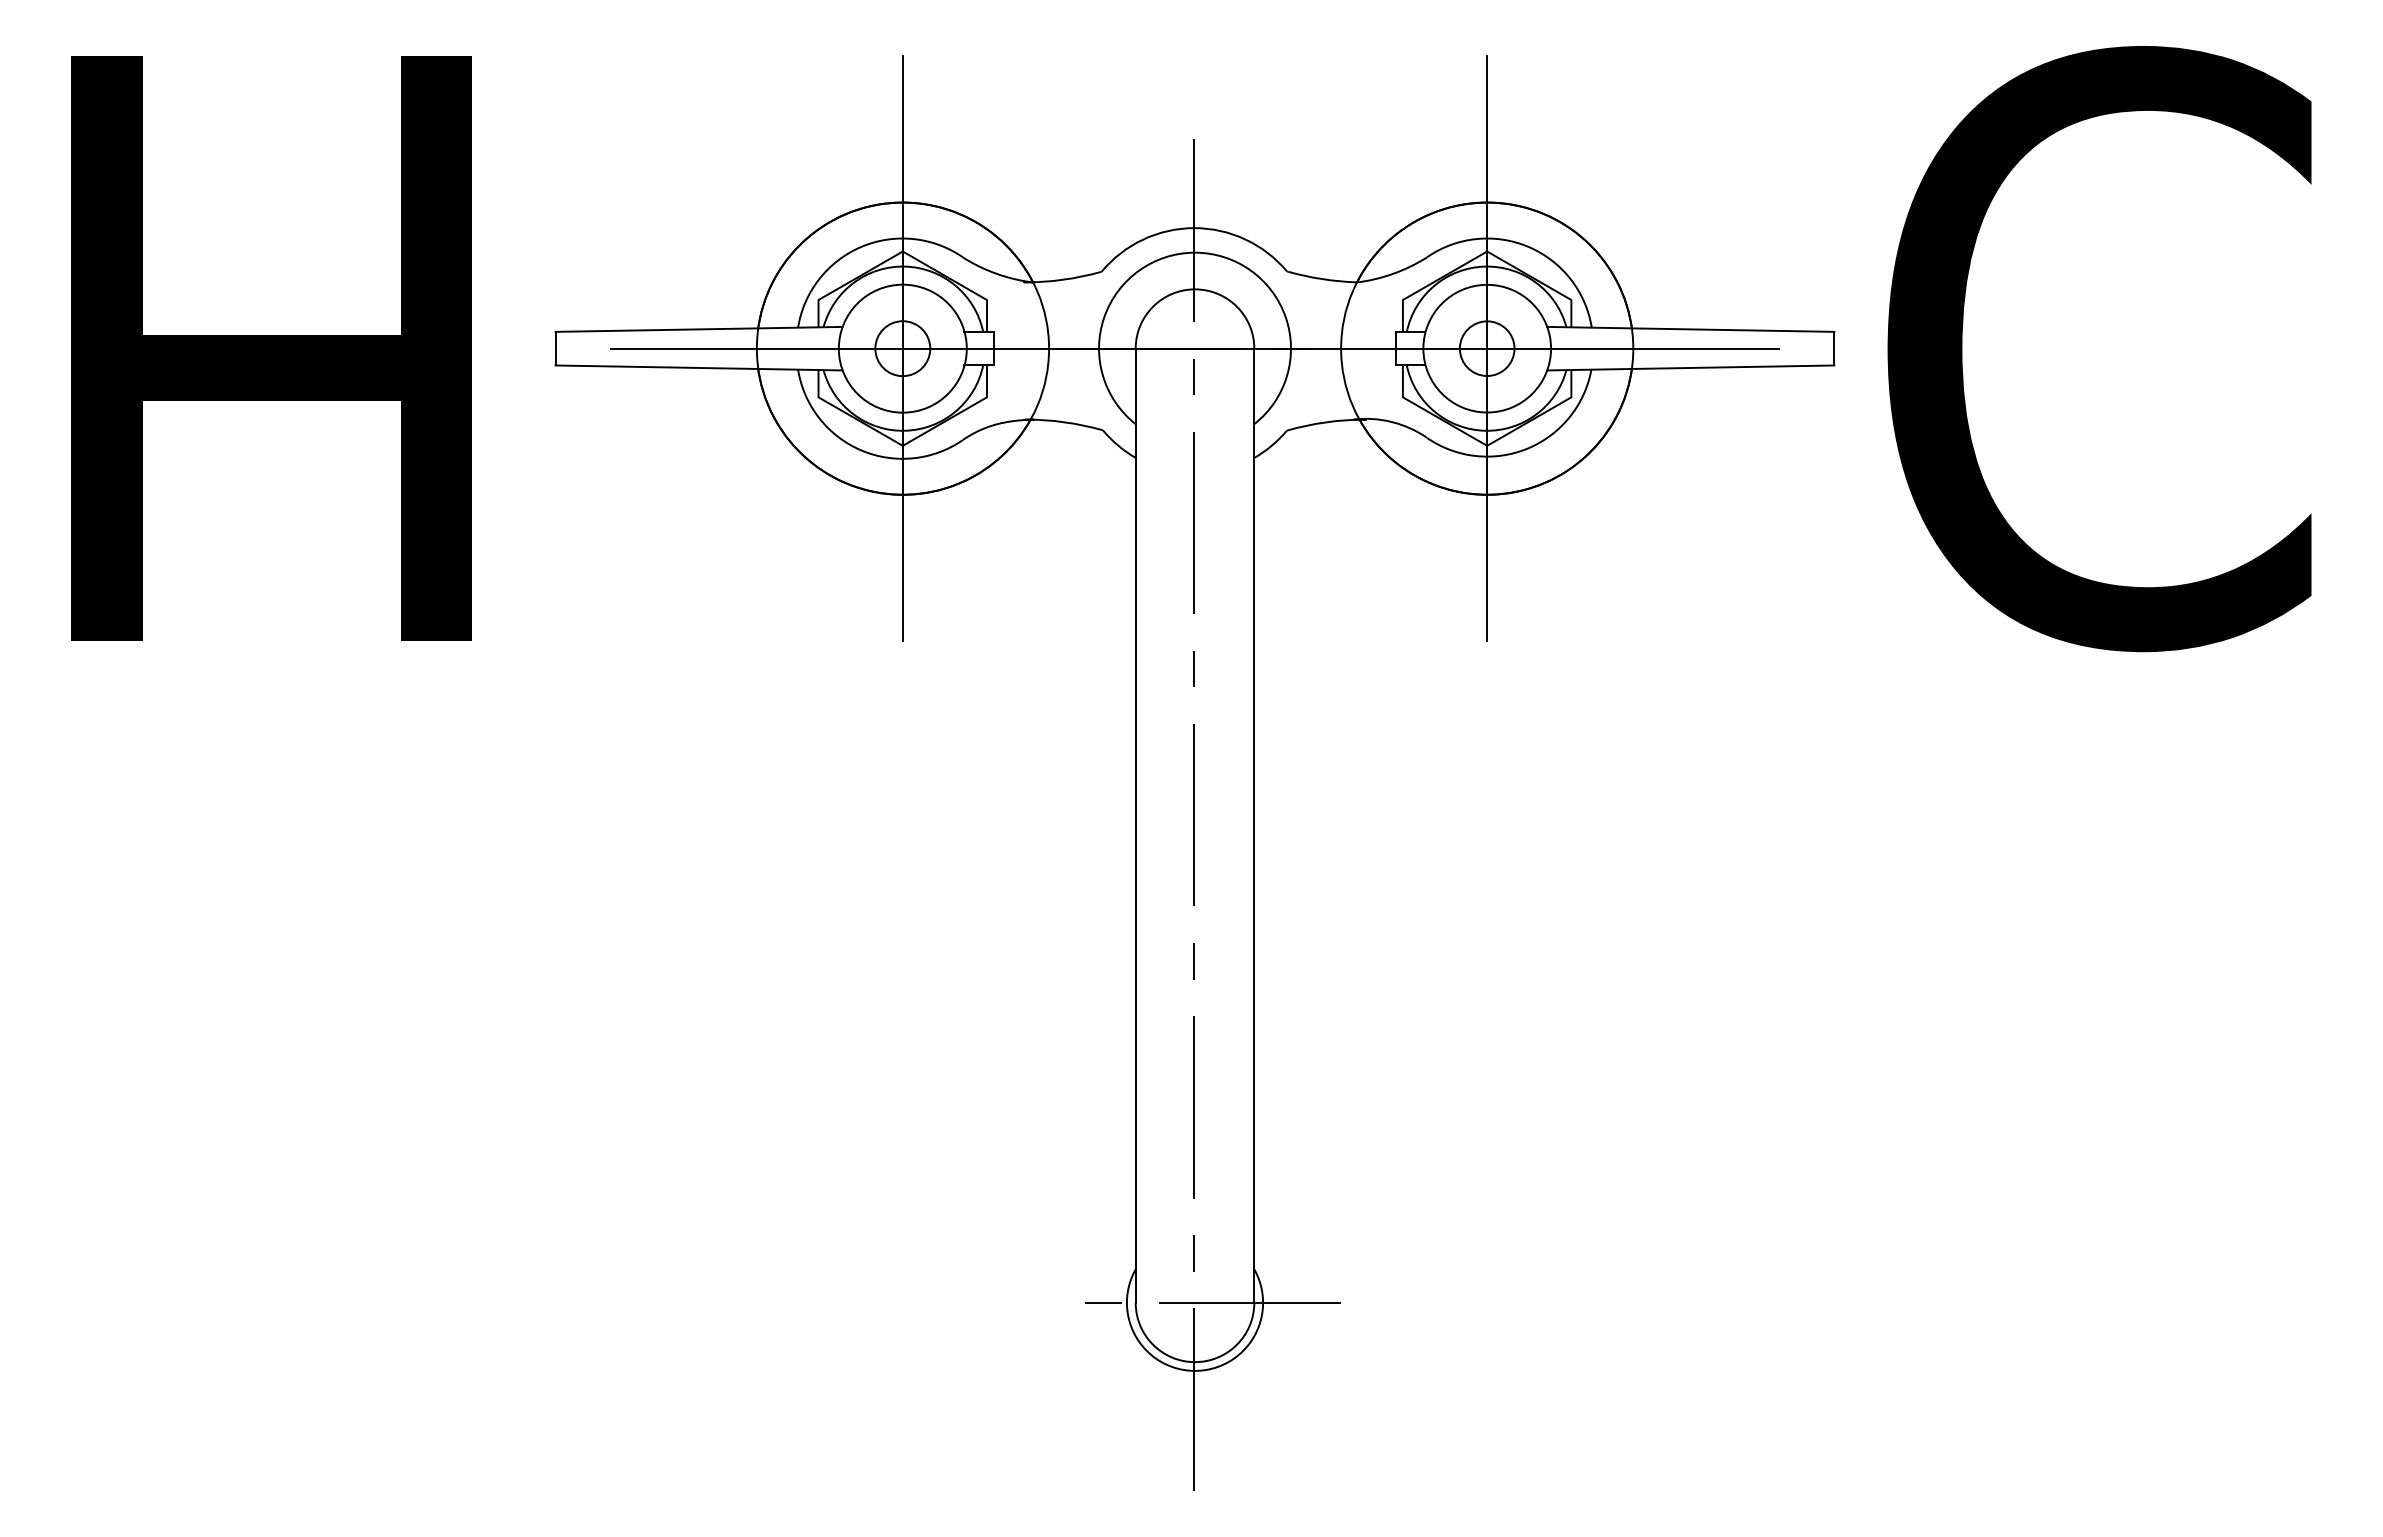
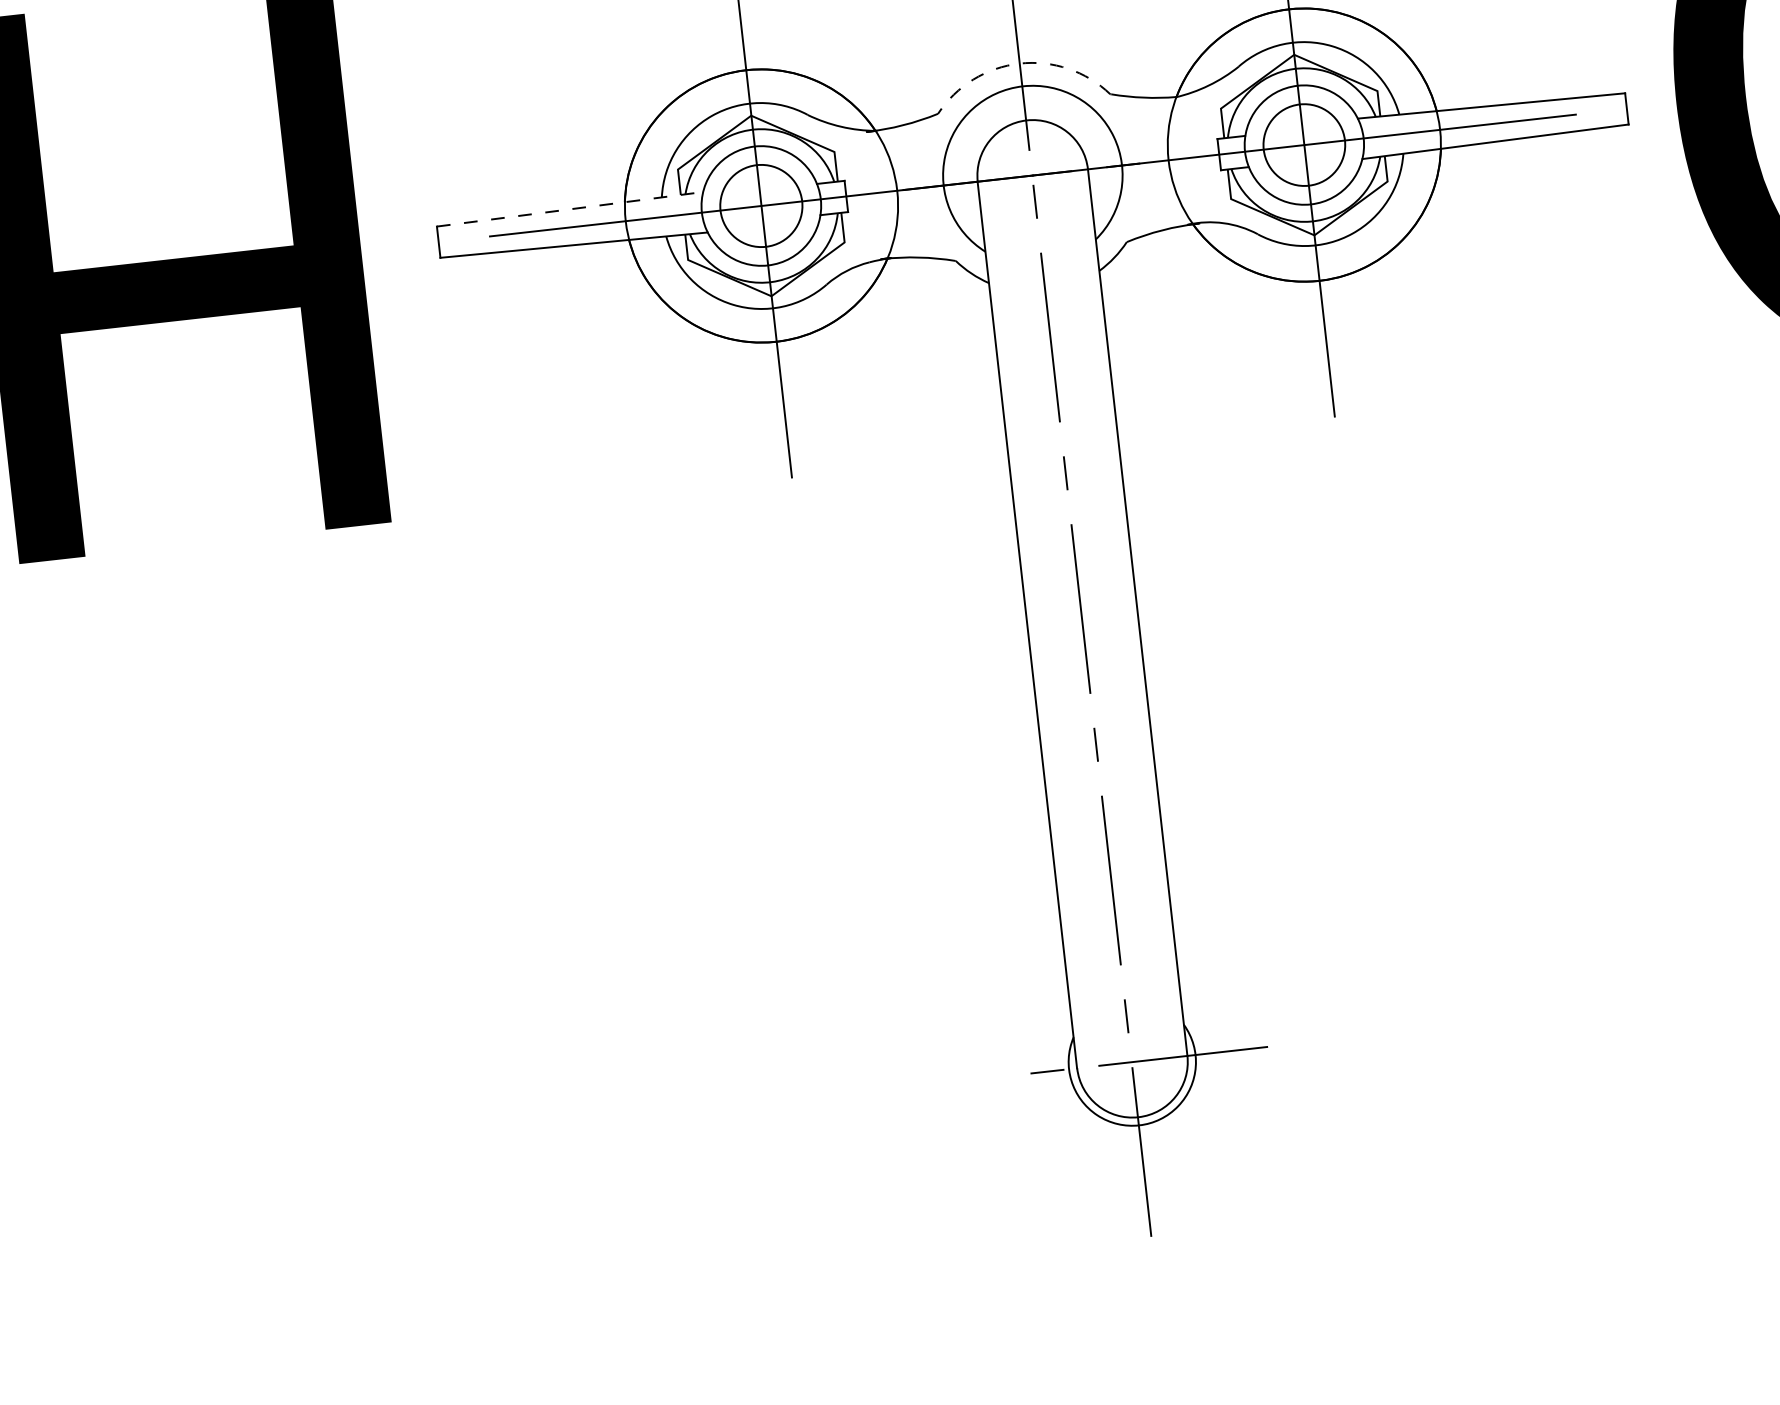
arc: (1194, 228) -> (1019, 63), solid -> dashed
line: (699, 329) -> (570, 209), solid -> dashed
circle: (902, 348) -> (761, 205), size x1.6
circle: (1486, 348) -> (1303, 145), size x1.6

